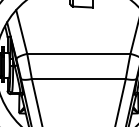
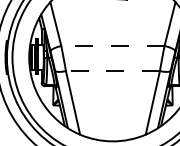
line: (78, 53) -> (112, 45), solid -> dashed
line: (78, 79) -> (112, 71), solid -> dashed

